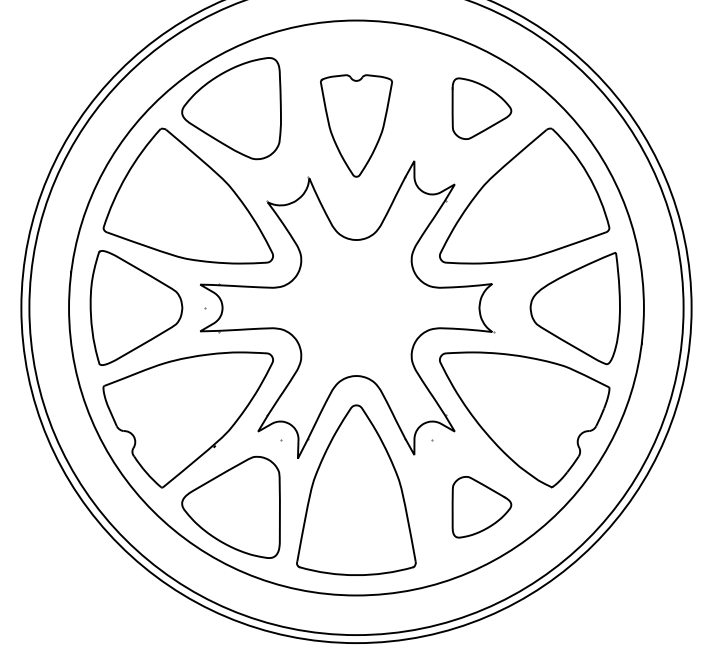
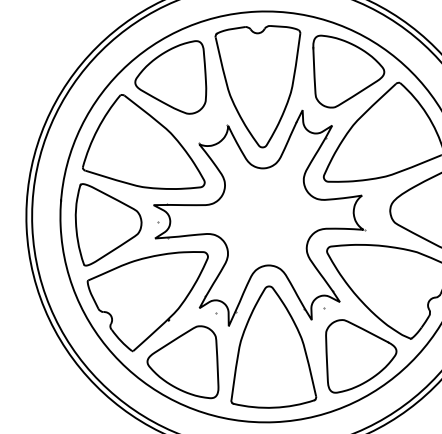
part: (481, 108) -> (348, 70), size x1.67
part: (356, 125) -> (260, 86), size x1.67
part: (481, 506) -> (361, 354), size x1.67

